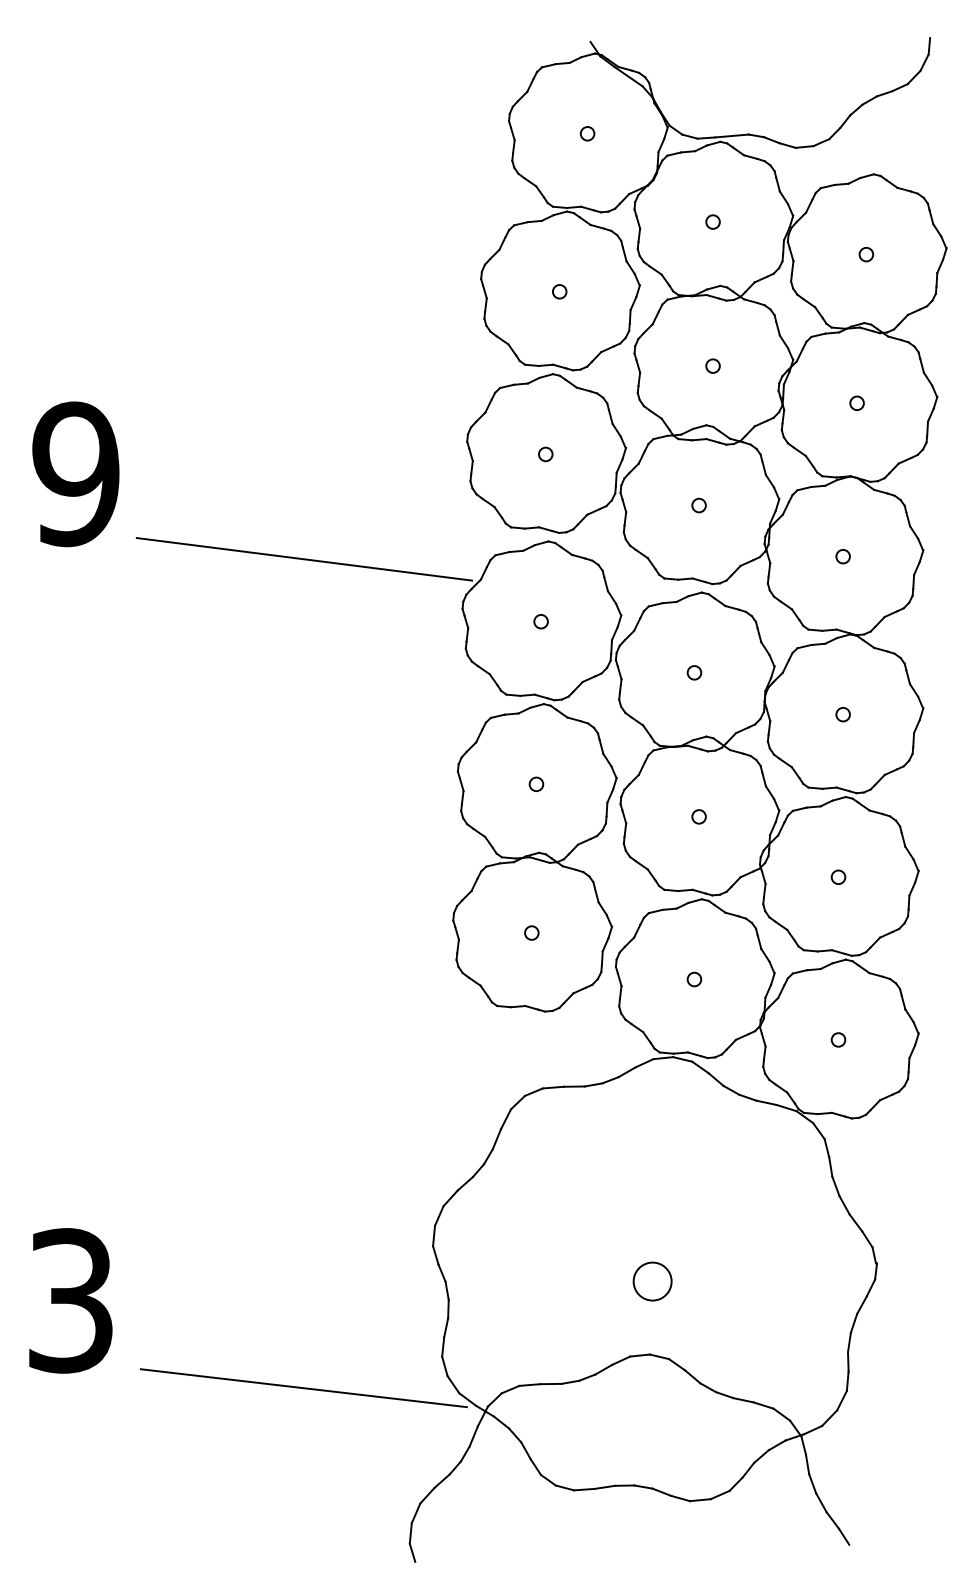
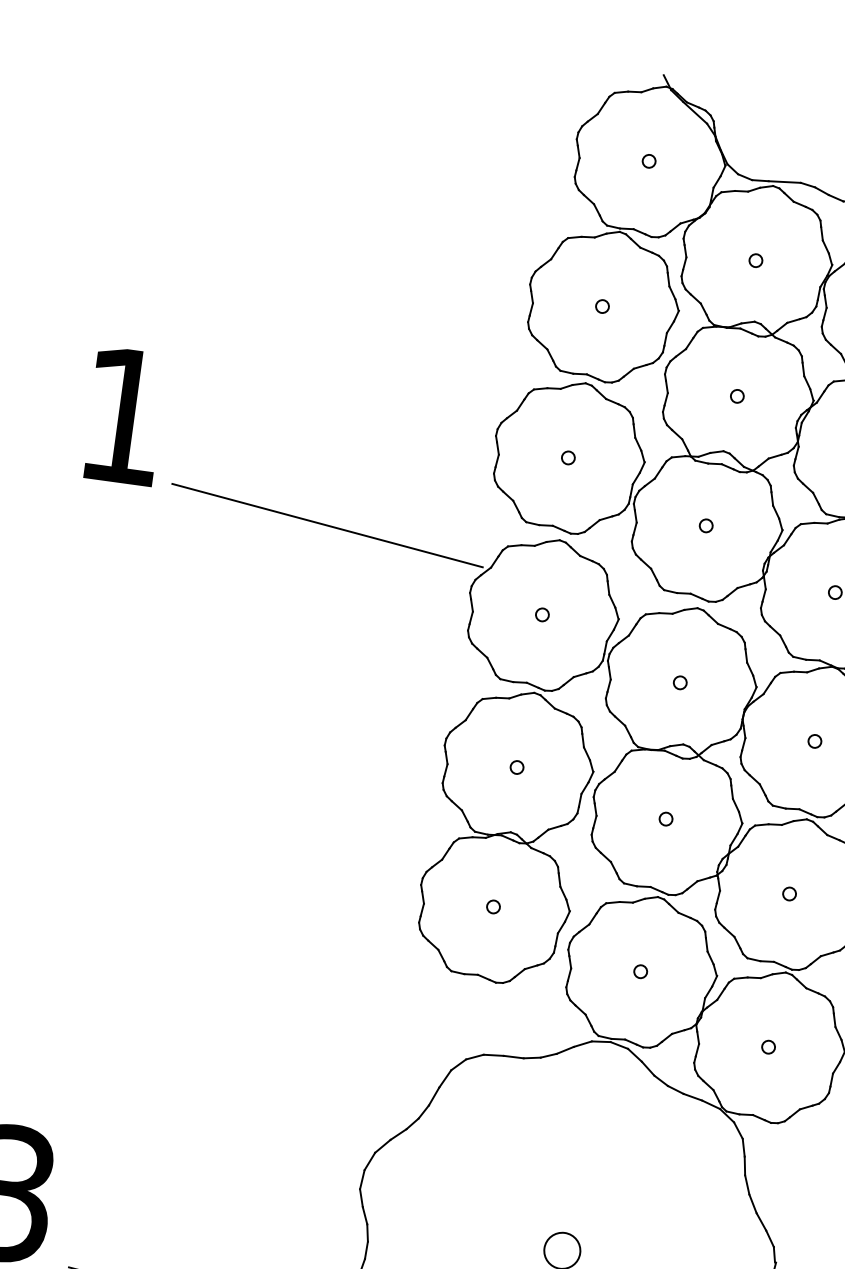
text: (75, 474) -> (122, 416), 9 -> 1

